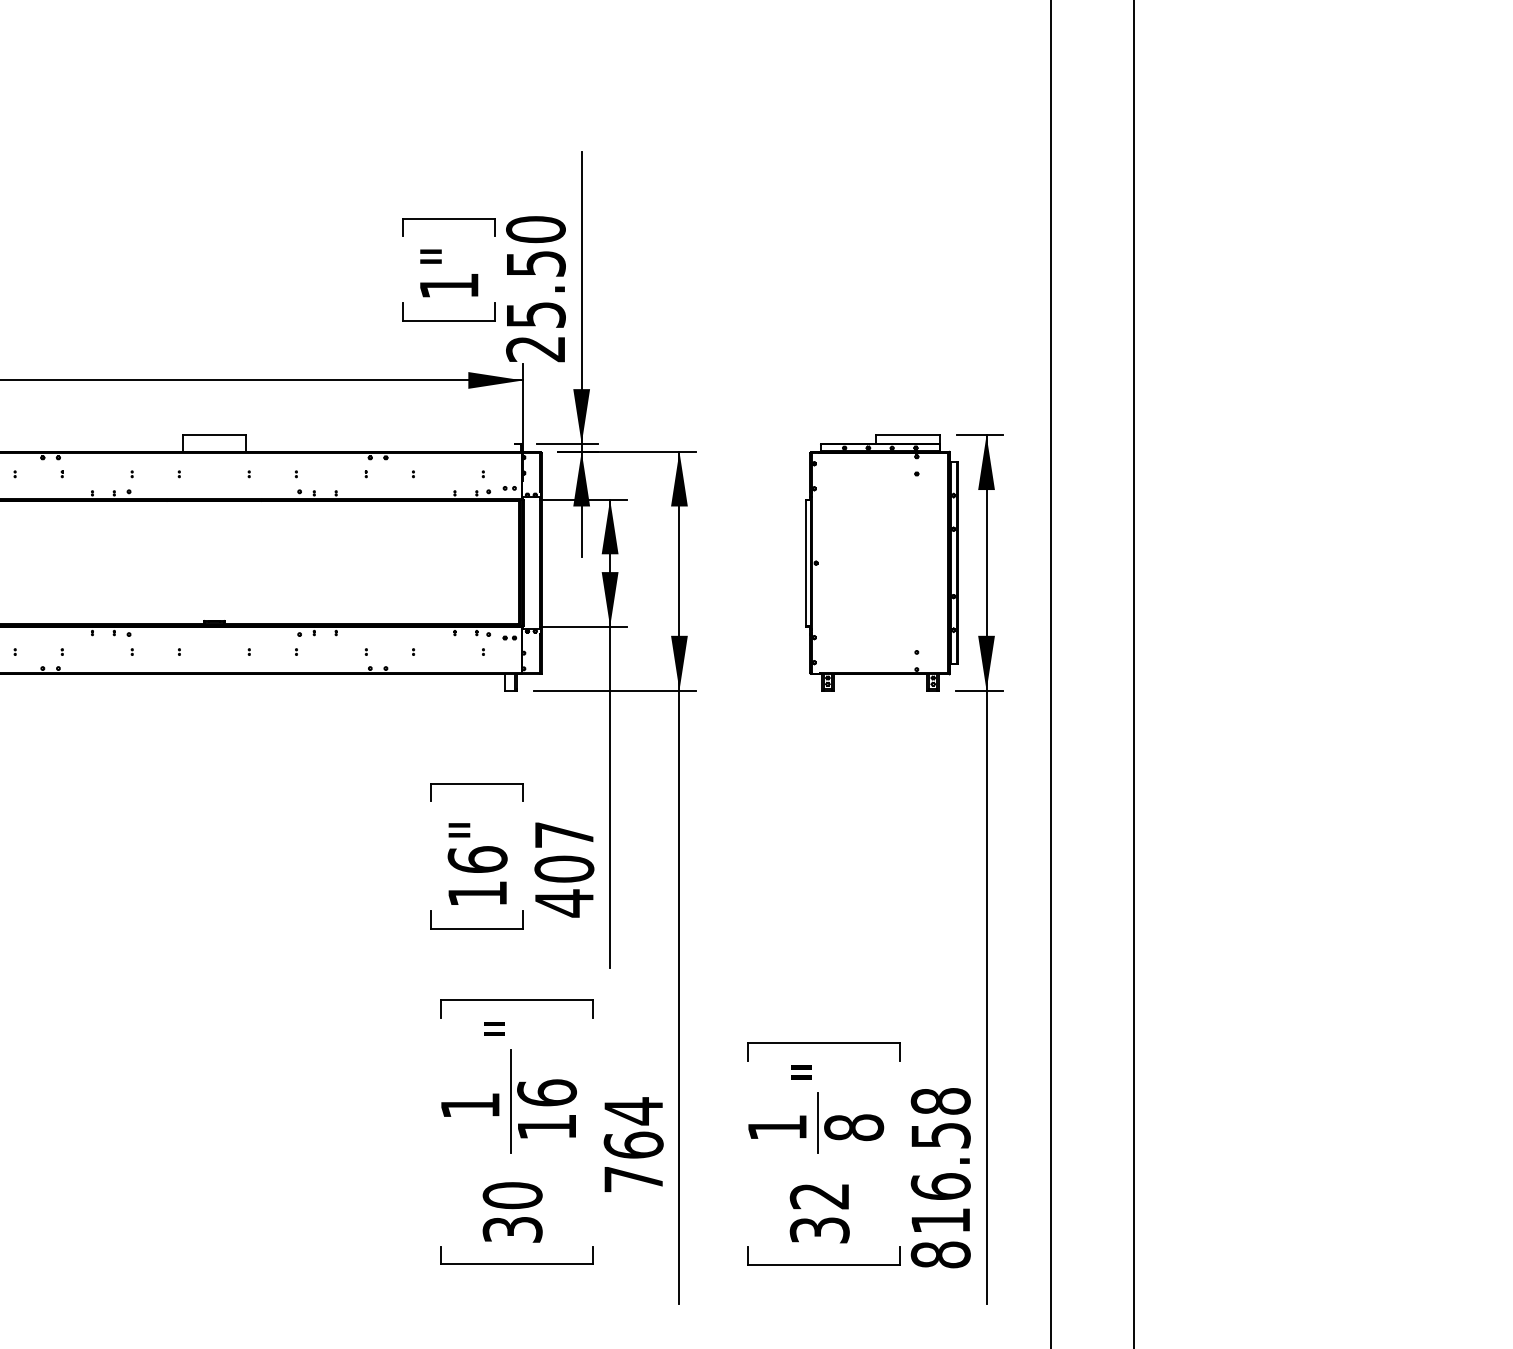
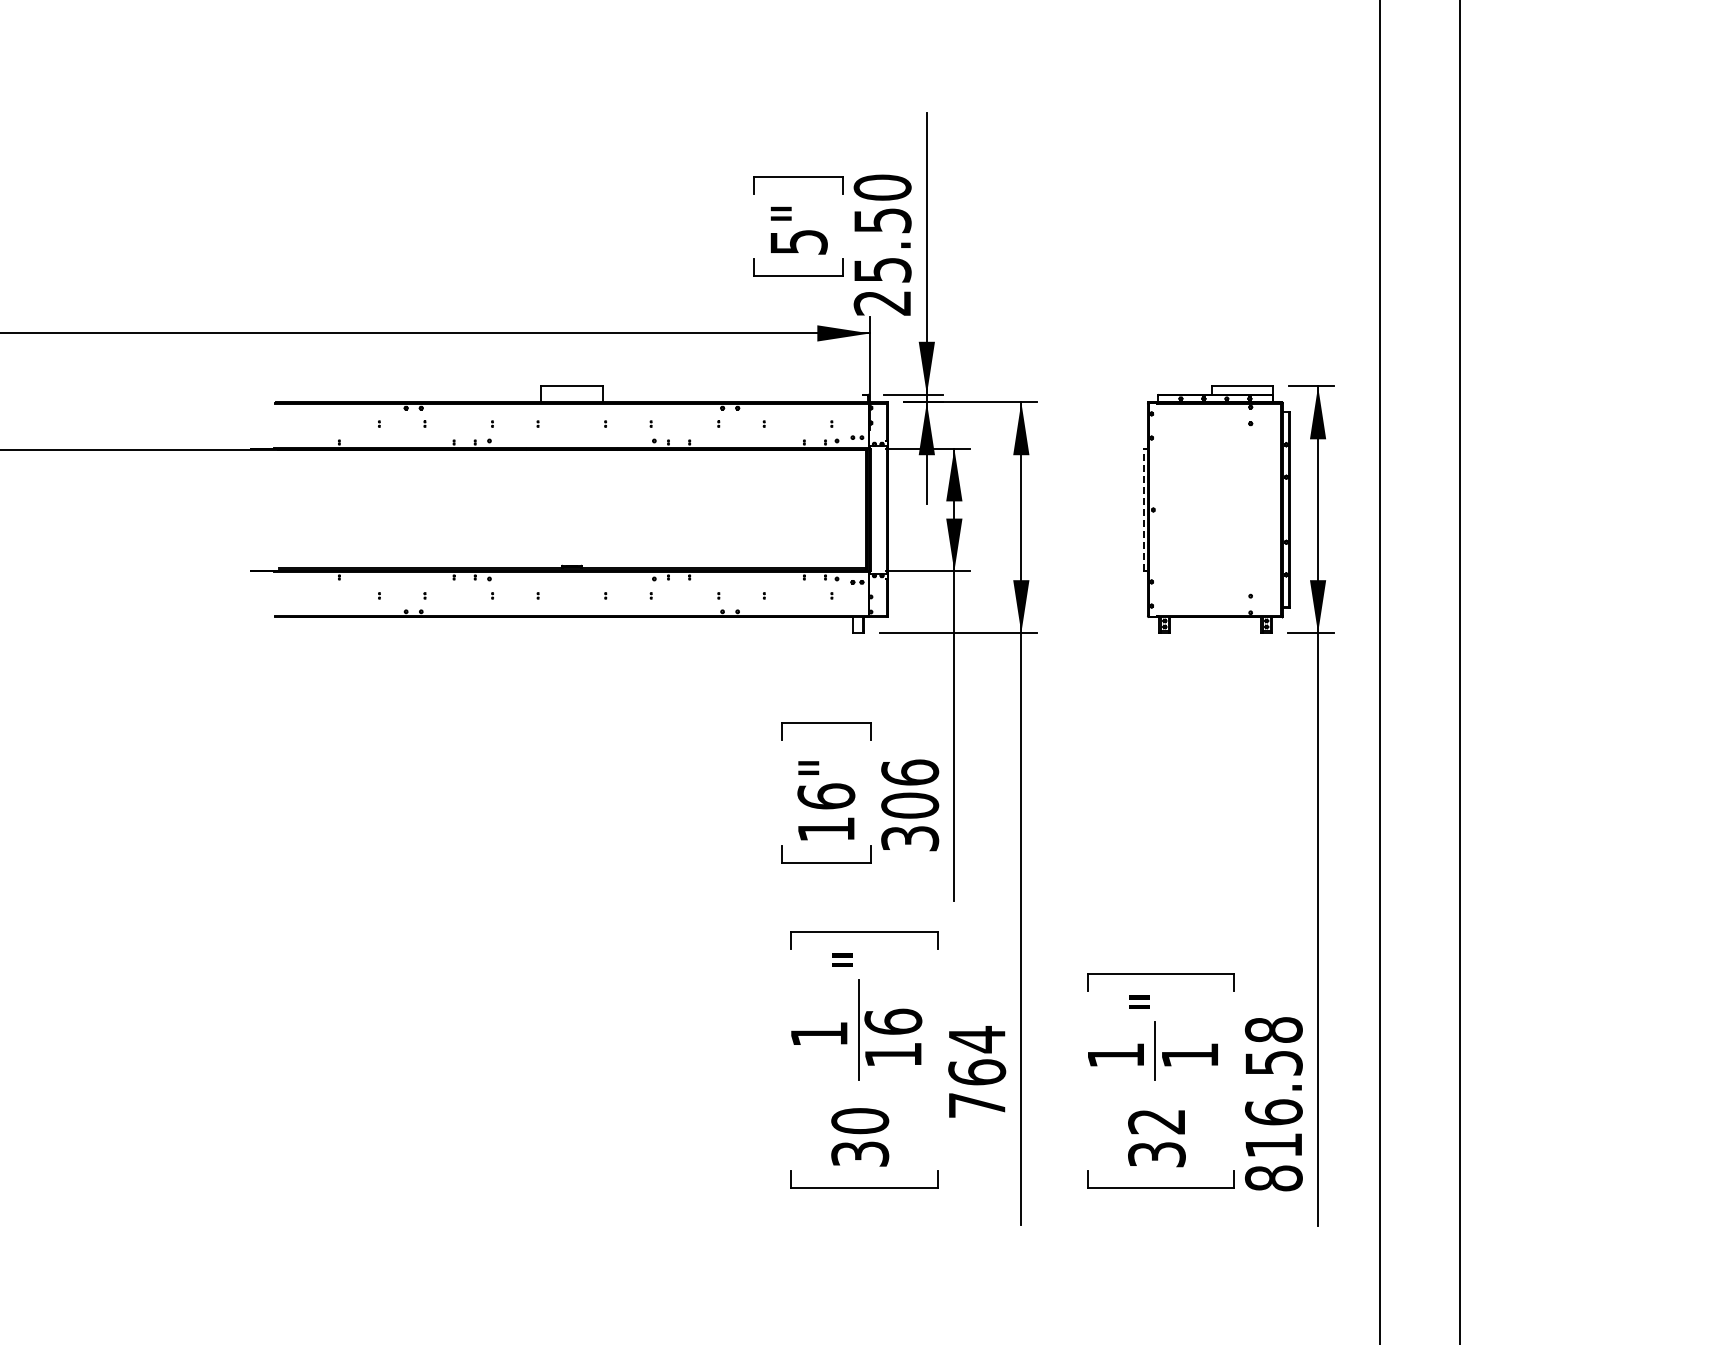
text: (448, 286) -> (798, 242), 1" -> 5"
line: (805, 563) -> (1143, 510), solid -> dashed
text: (564, 869) -> (910, 805), 407 -> 306
text: (854, 1127) -> (1190, 1055), 8 -> 1

